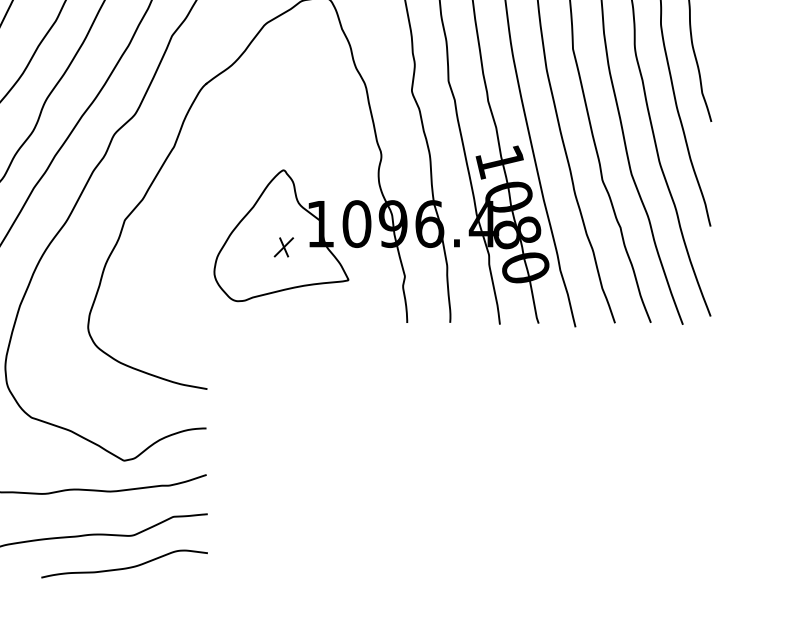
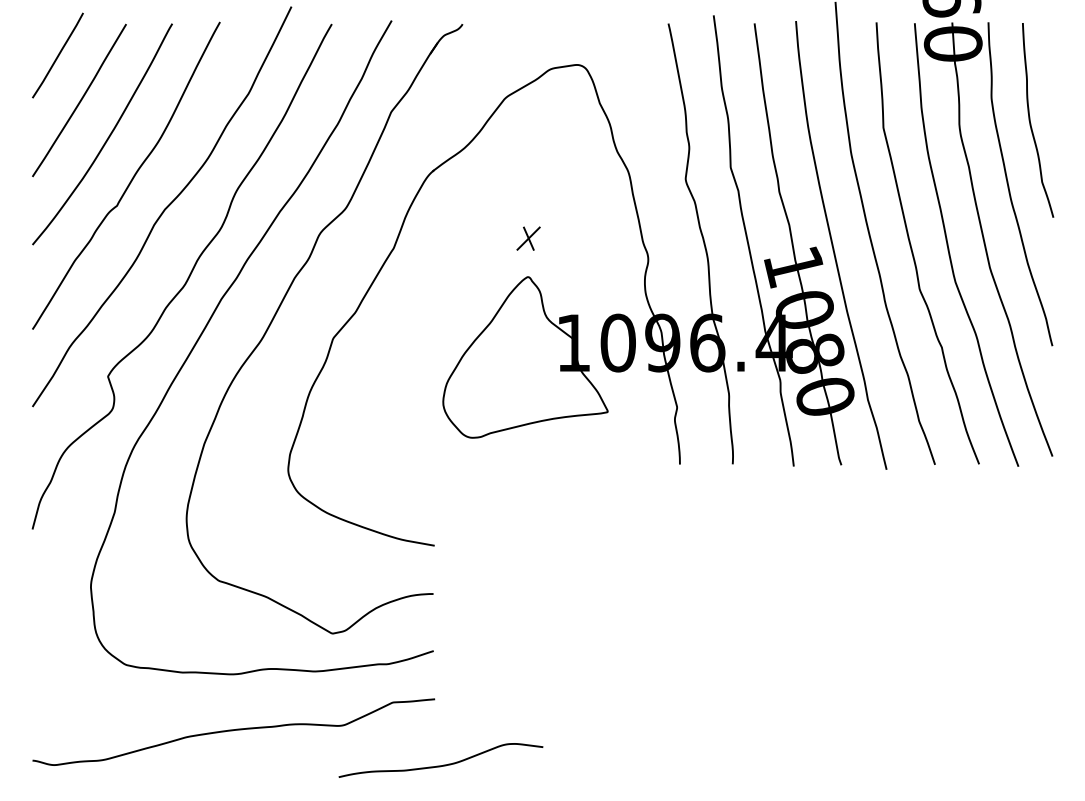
part: (283, 247) -> (528, 238), moved
curve: (126, 567) -> (443, 764), moved

